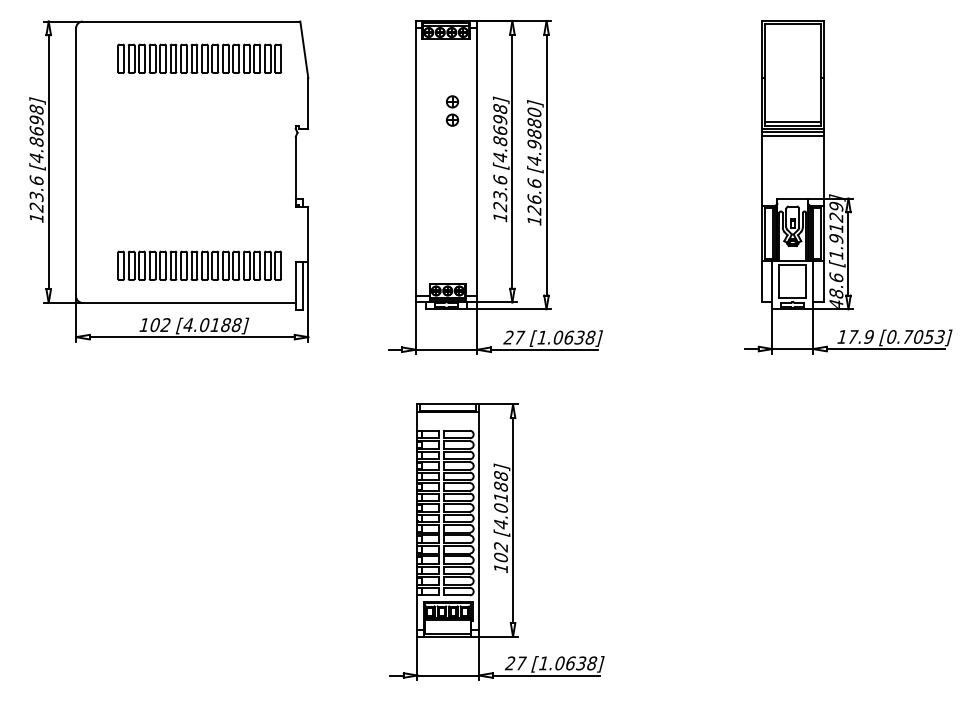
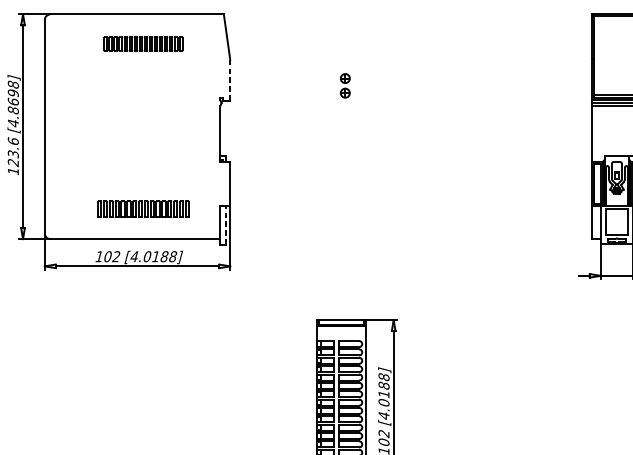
part: (199, 58) -> (143, 43), size x0.6
line: (308, 103) -> (230, 79), solid -> dashed
part: (495, 187) -> (379, 146), removed
part: (199, 265) -> (143, 209), size x0.7
line: (303, 285) -> (226, 225), solid -> dashed

